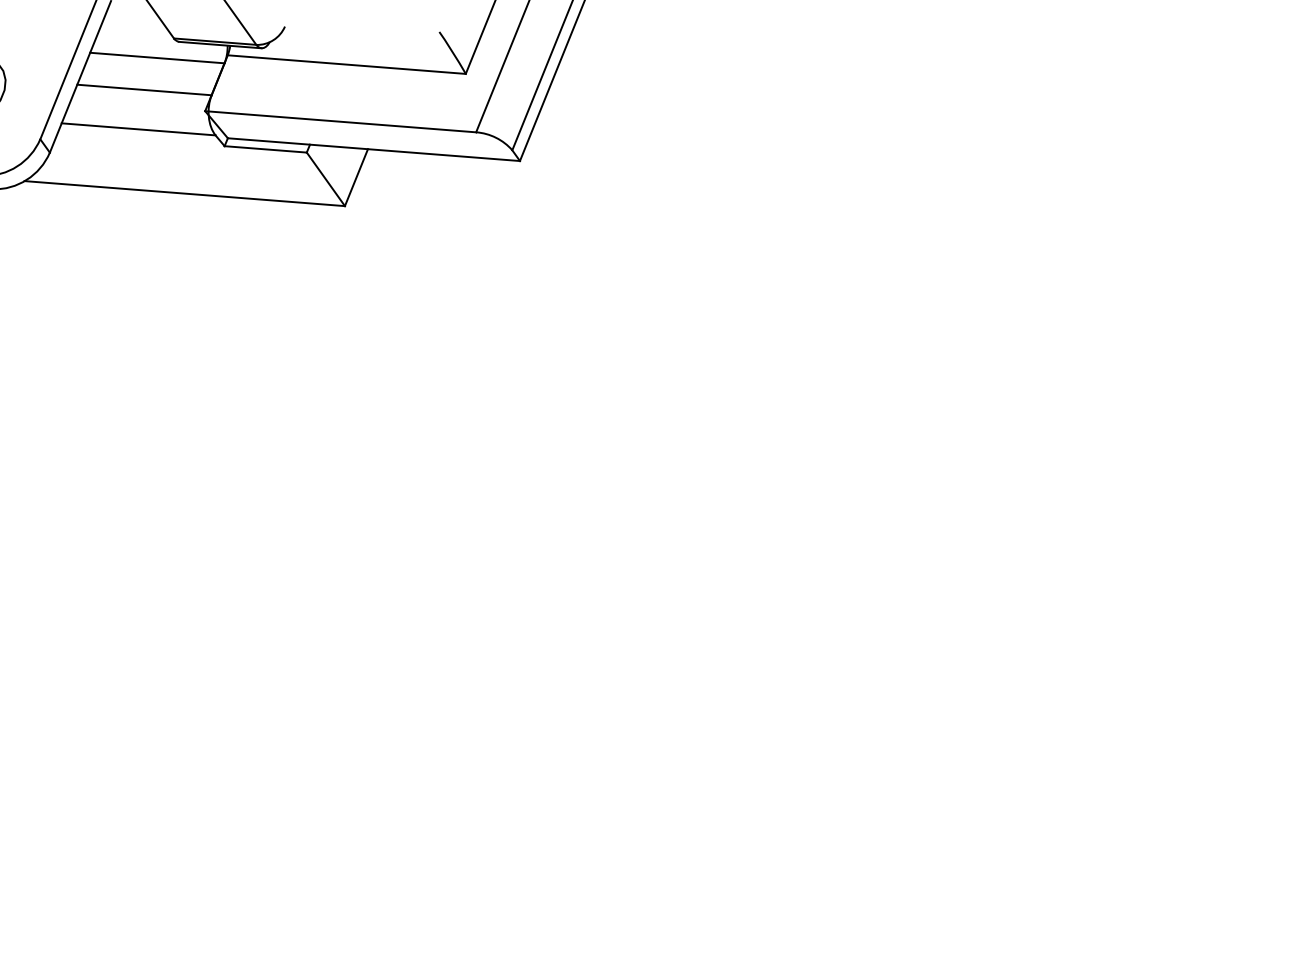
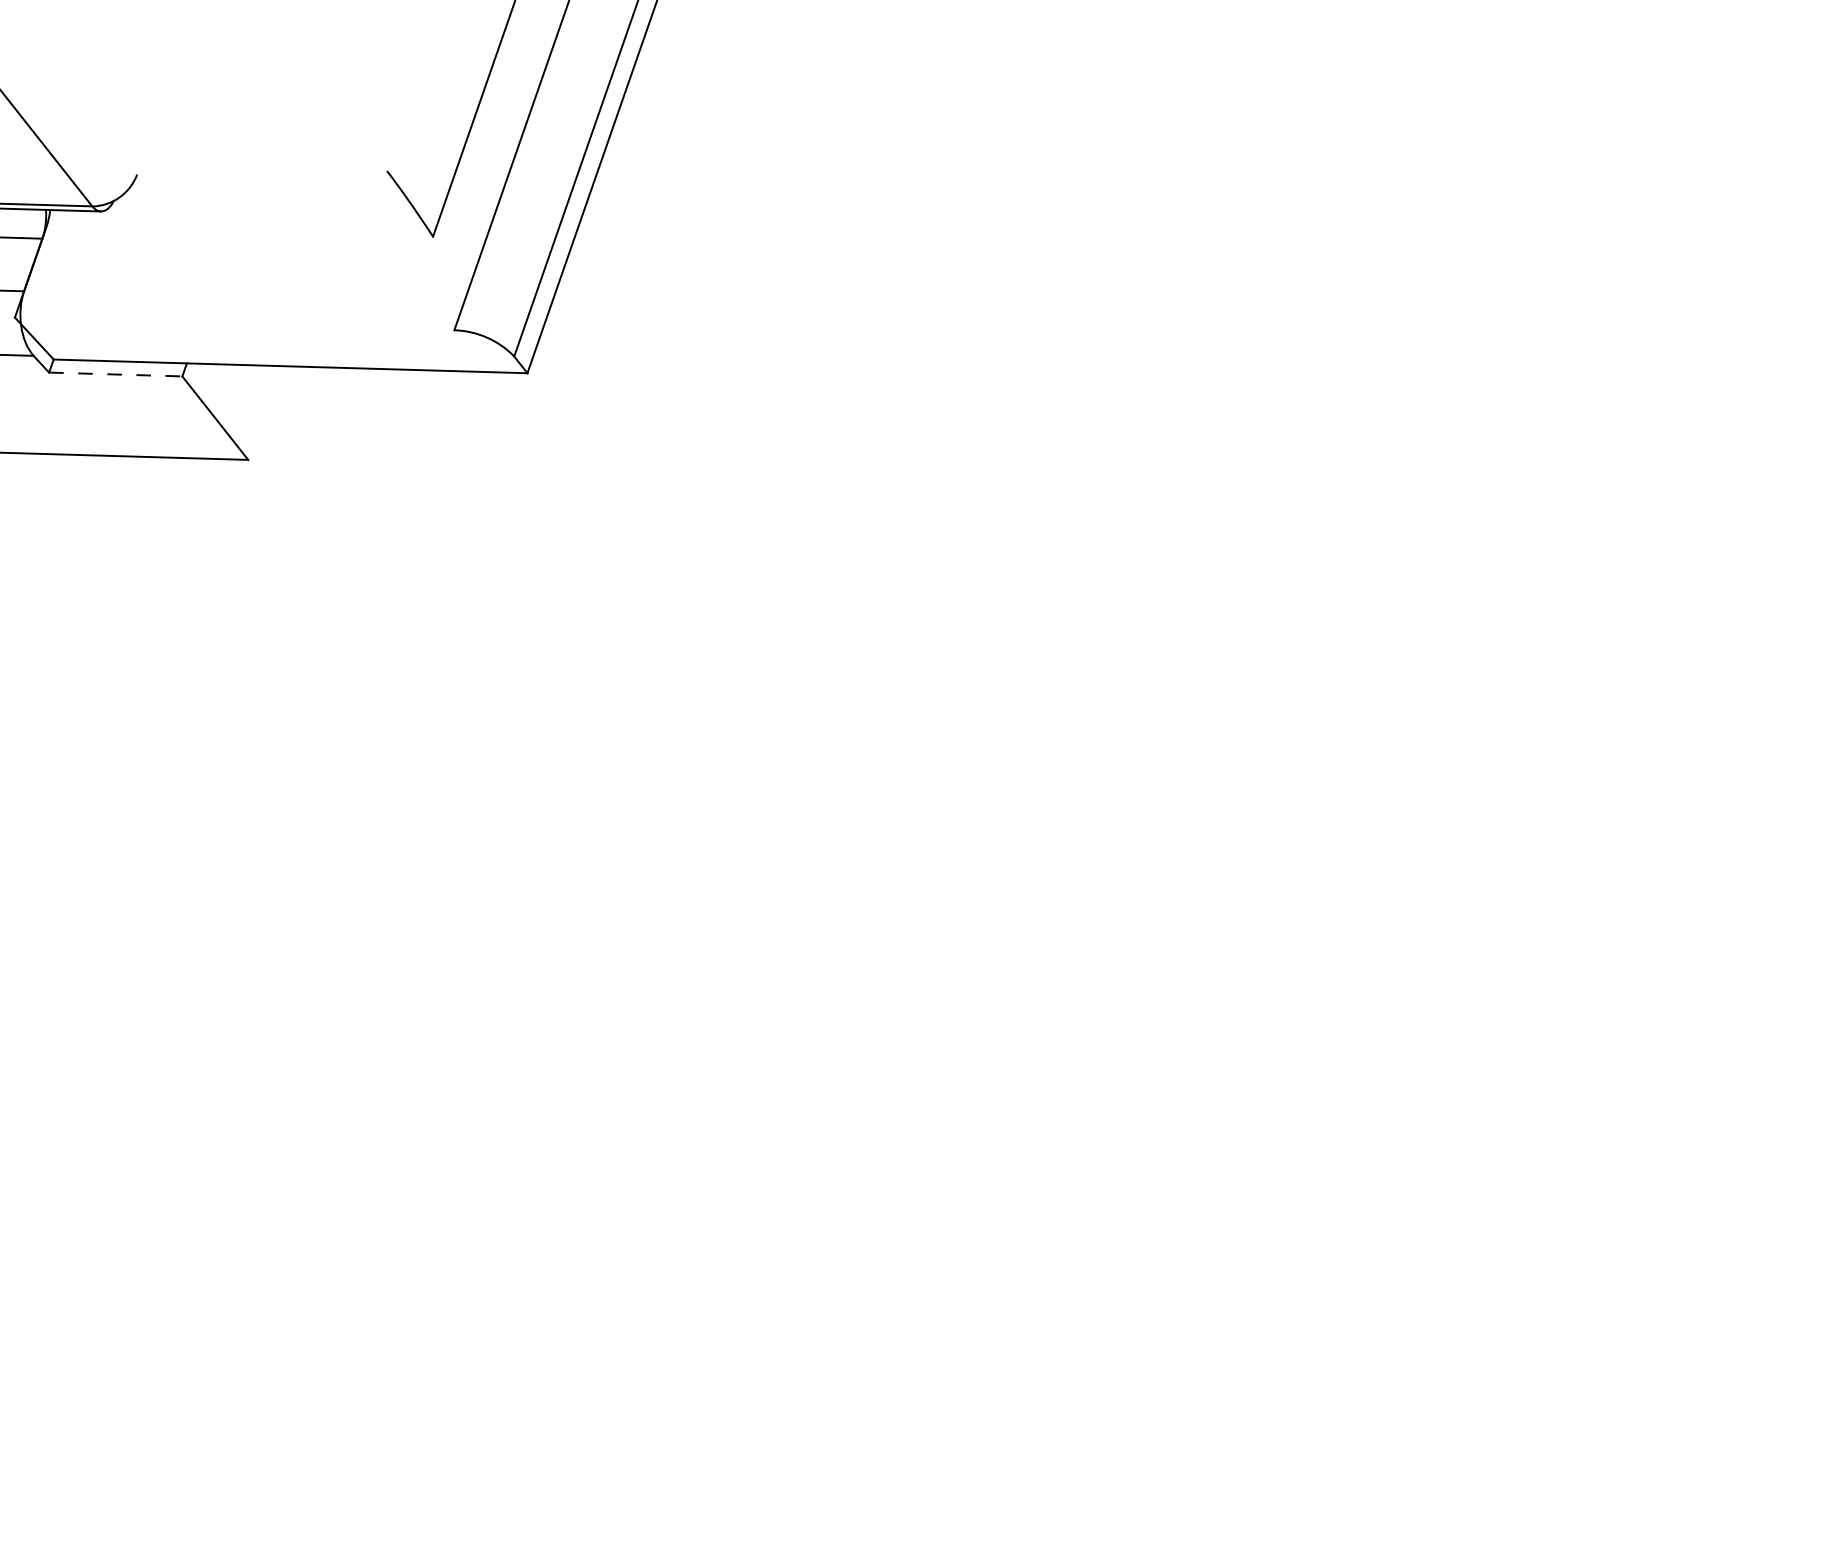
line: (346, 64) -> (239, 230), removed
line: (340, 121) -> (234, 323), removed
line: (266, 149) -> (116, 374), solid -> dashed
line: (356, 177) -> (264, 412), removed

